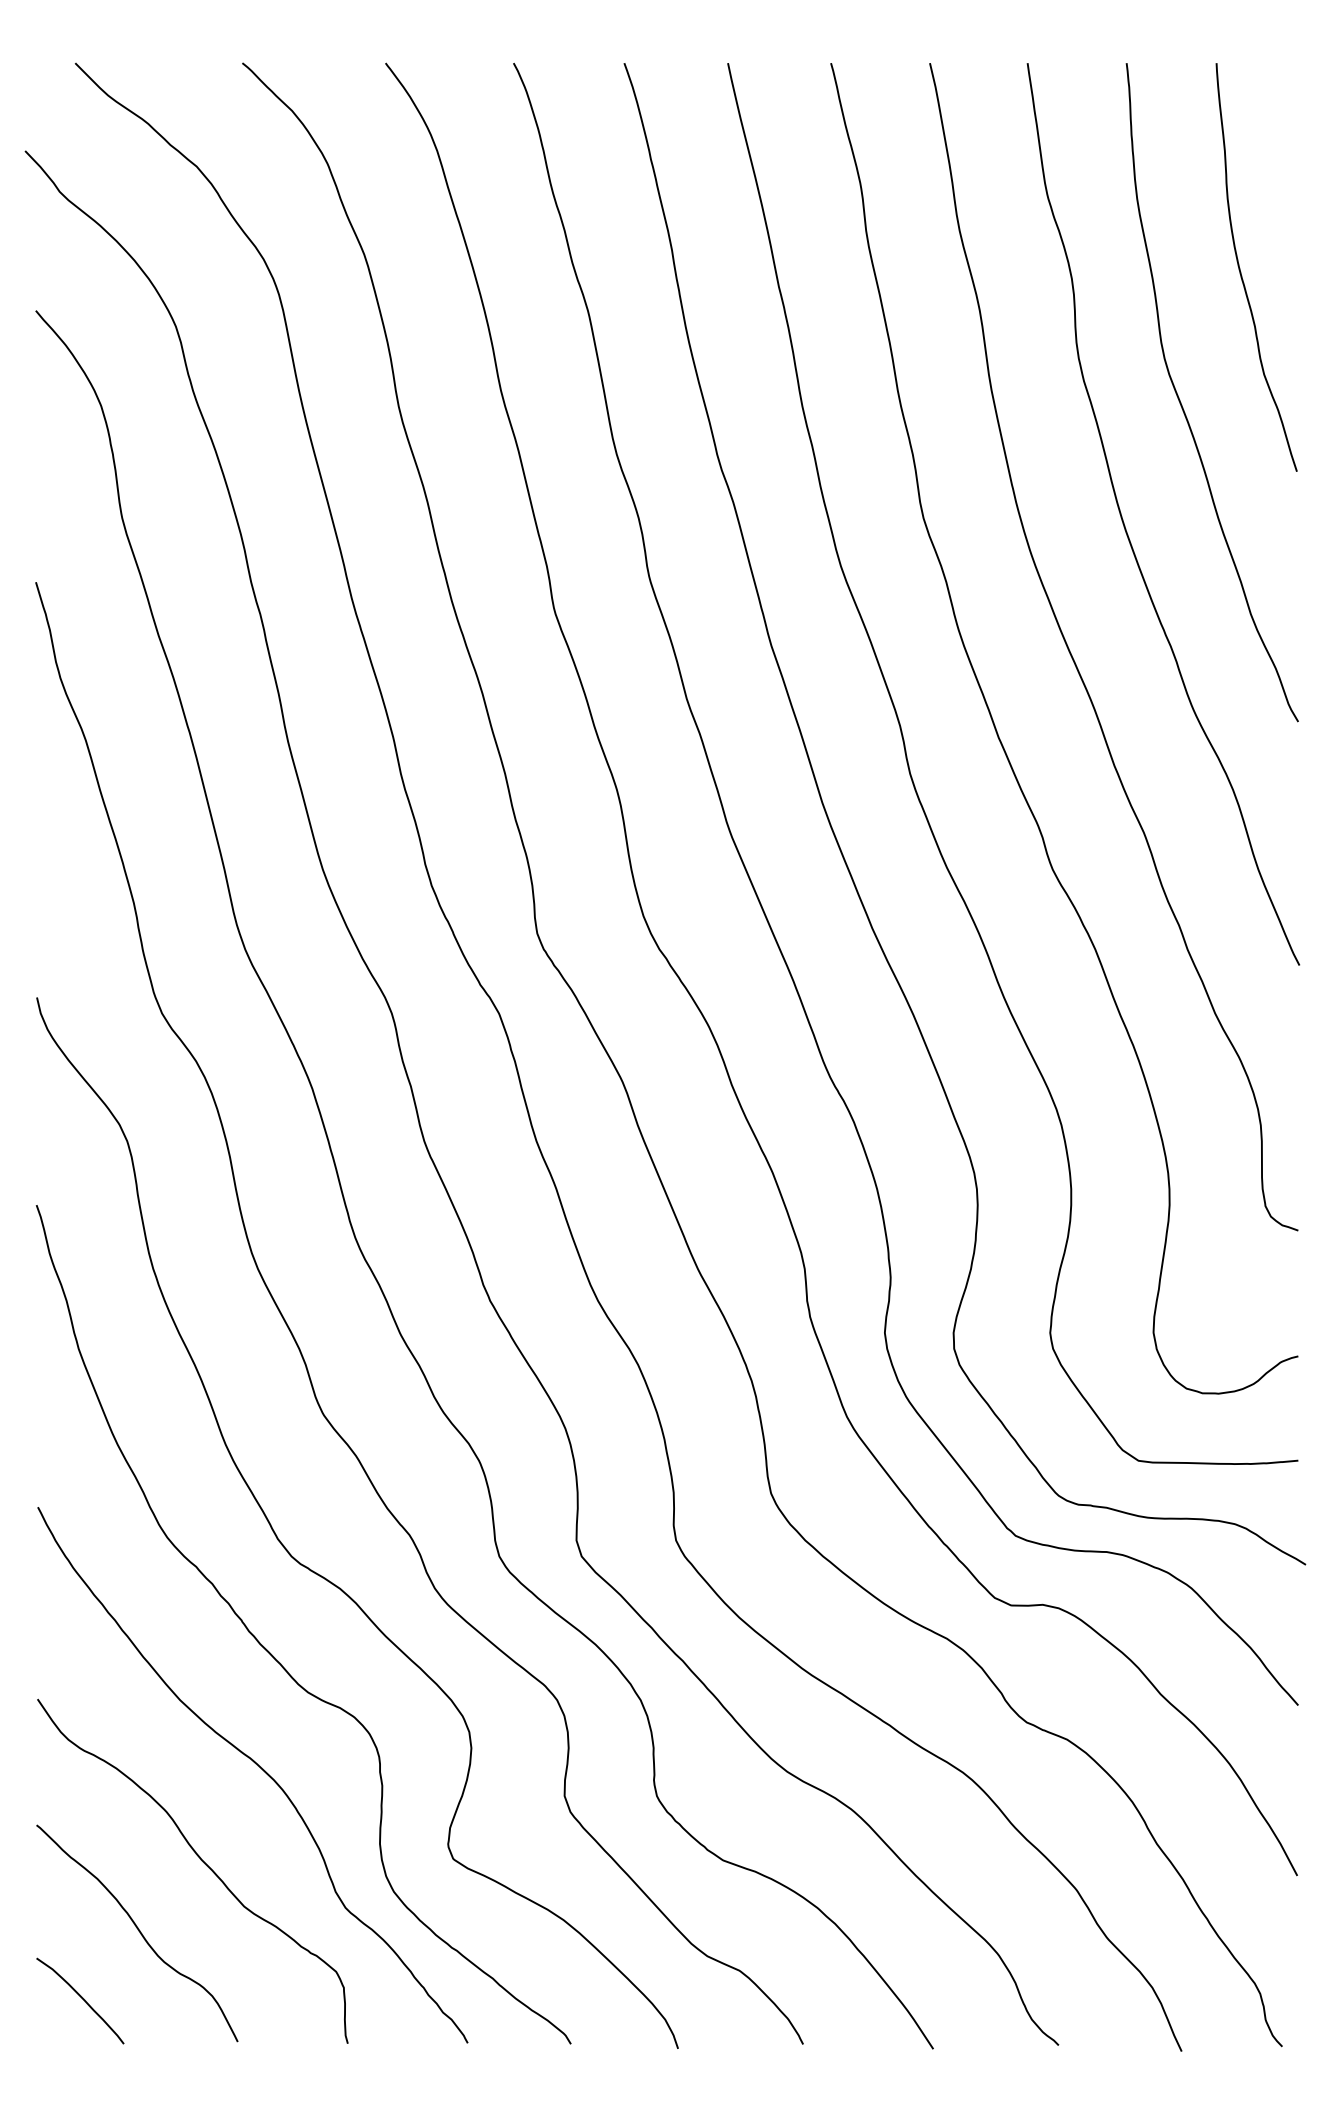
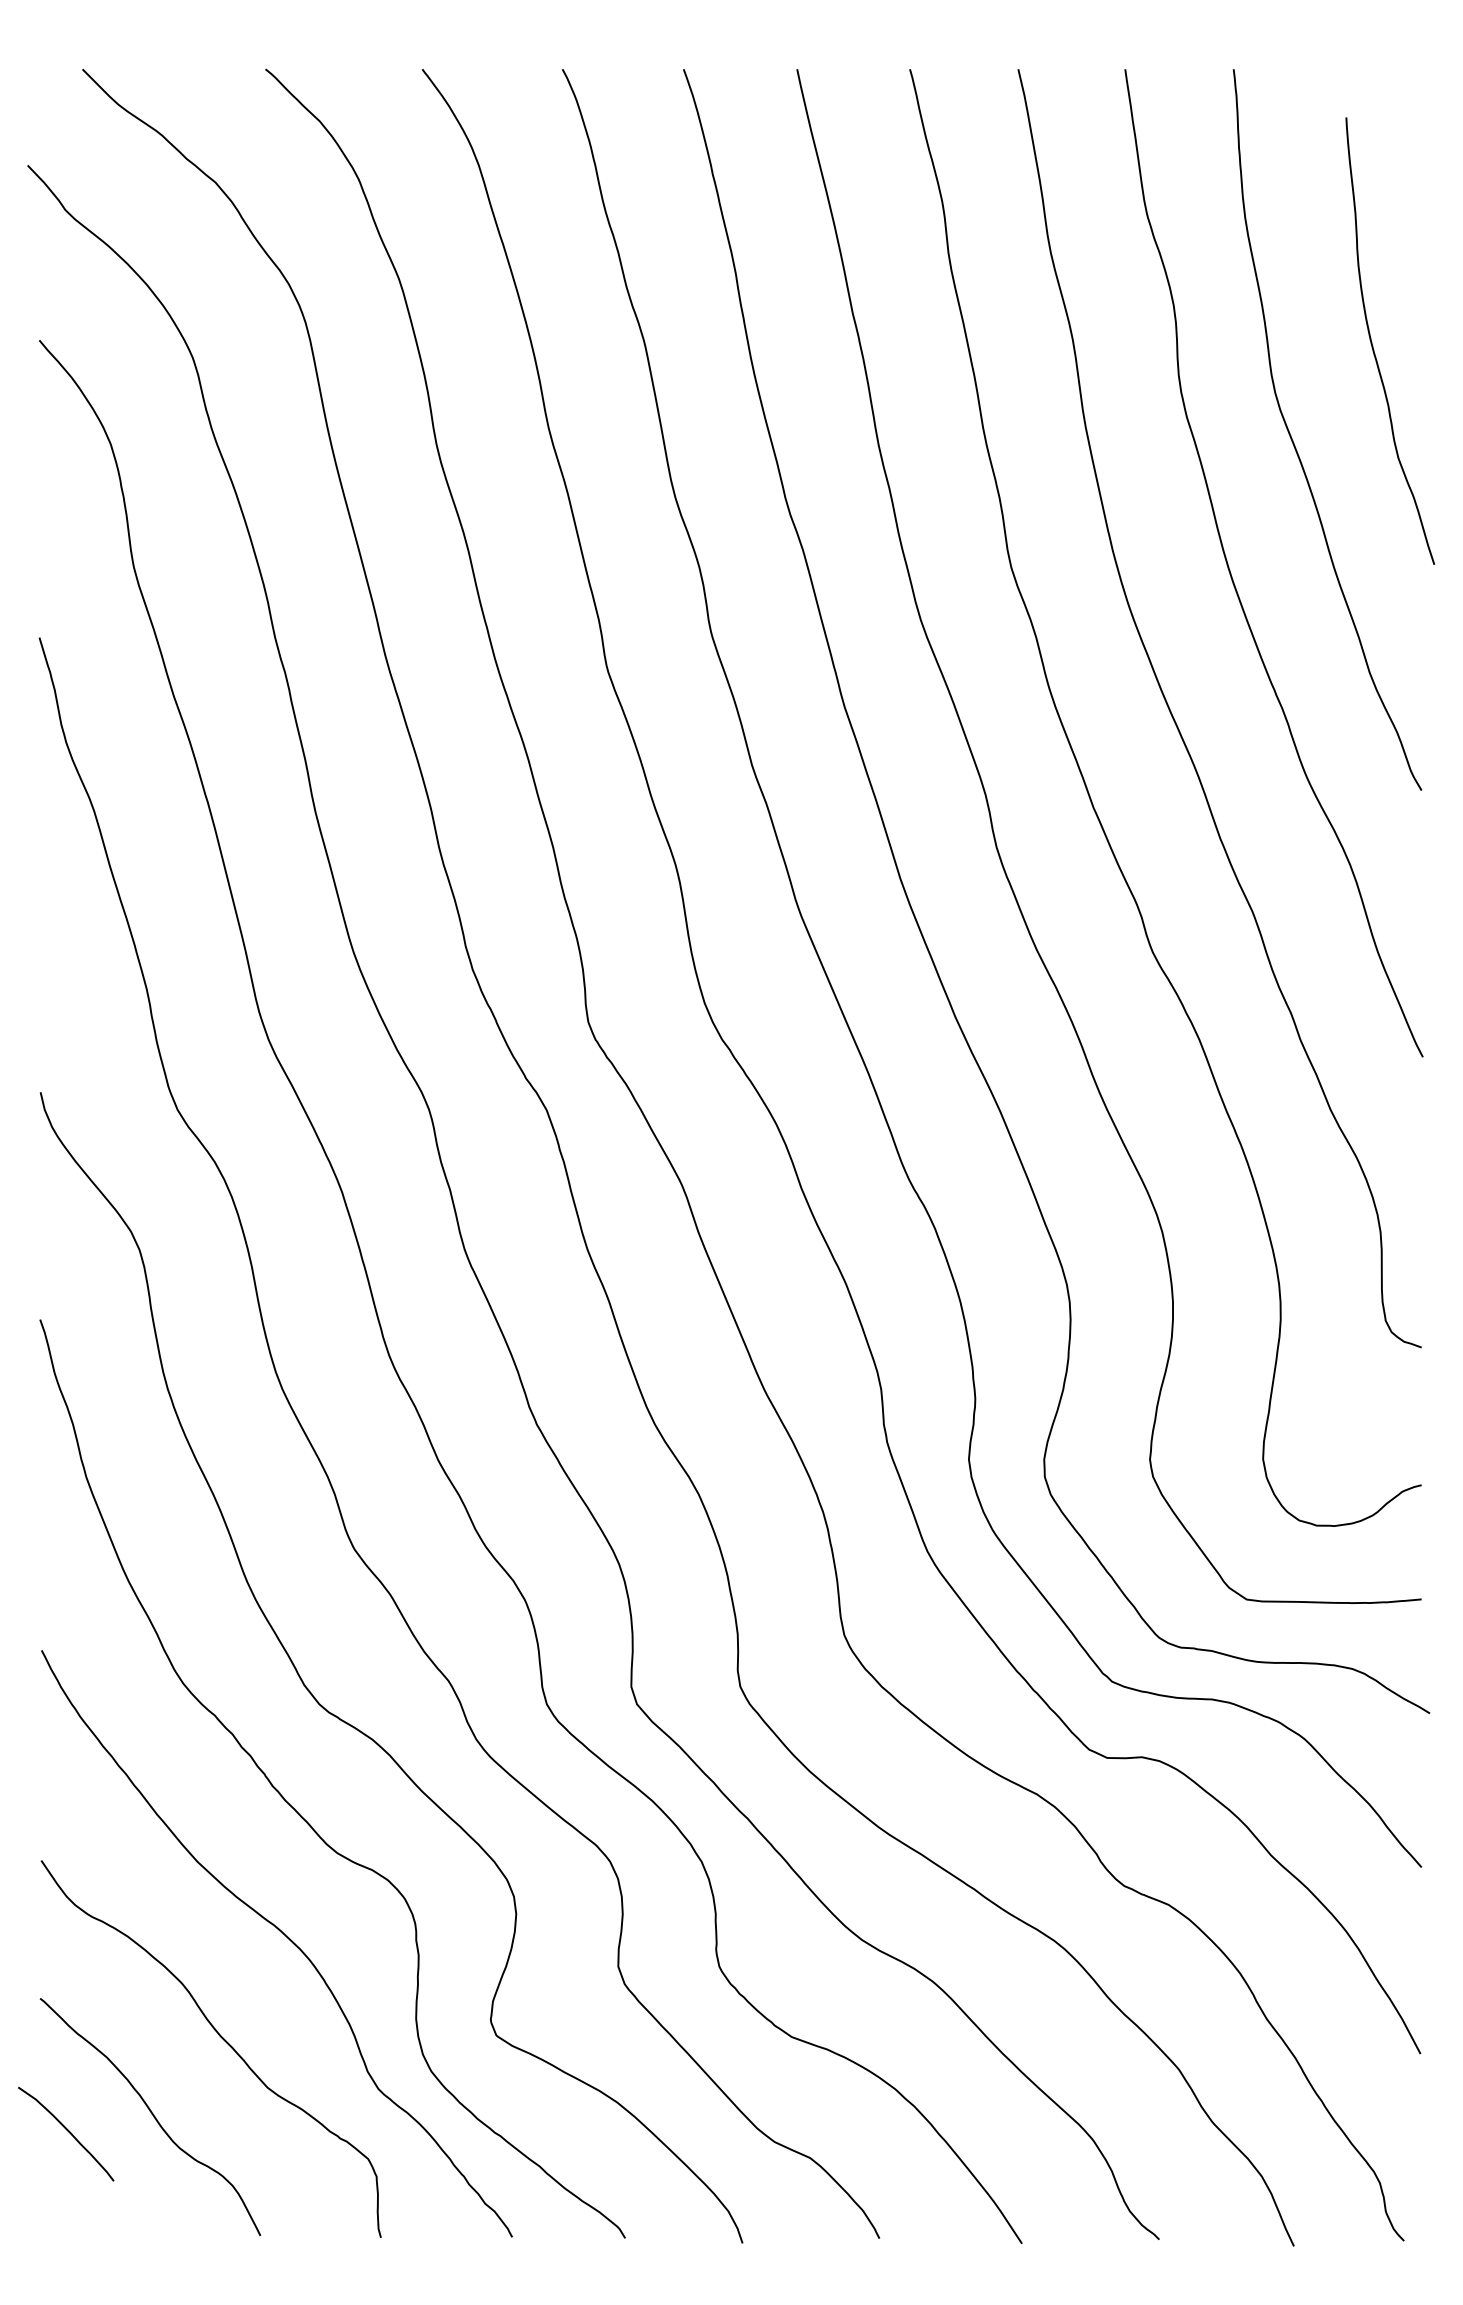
curve: (1241, 272) -> (1373, 346), moved
curve: (81, 1998) -> (67, 2131), moved

